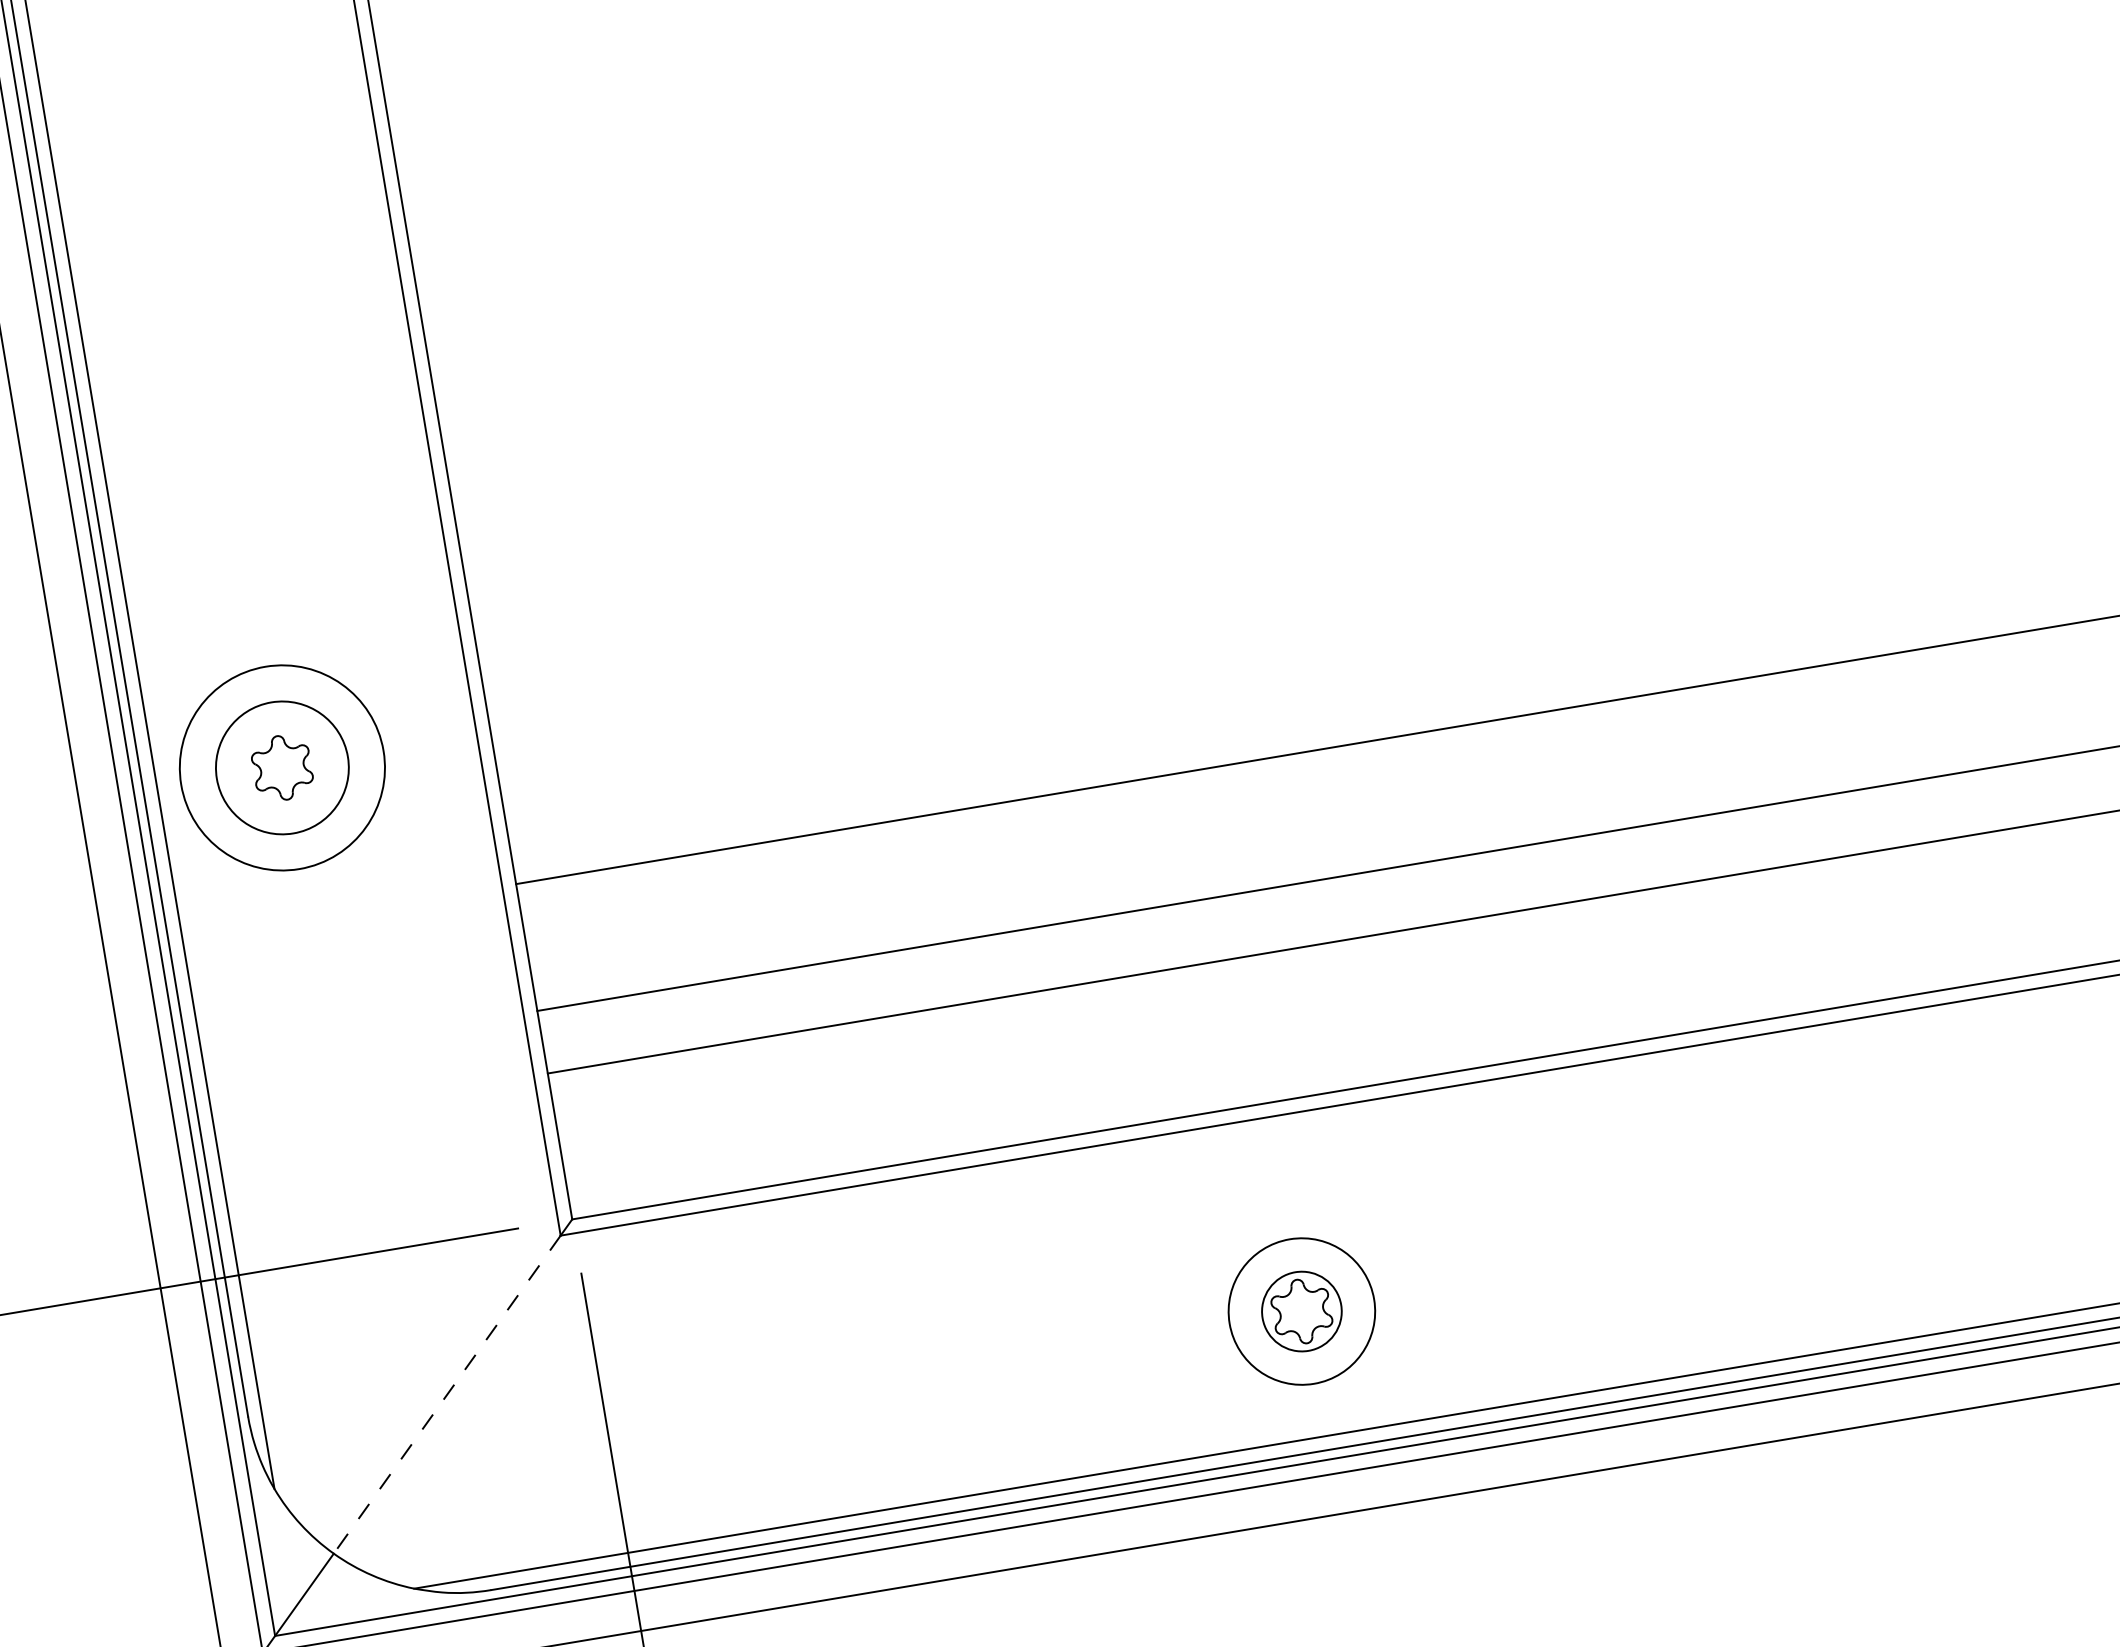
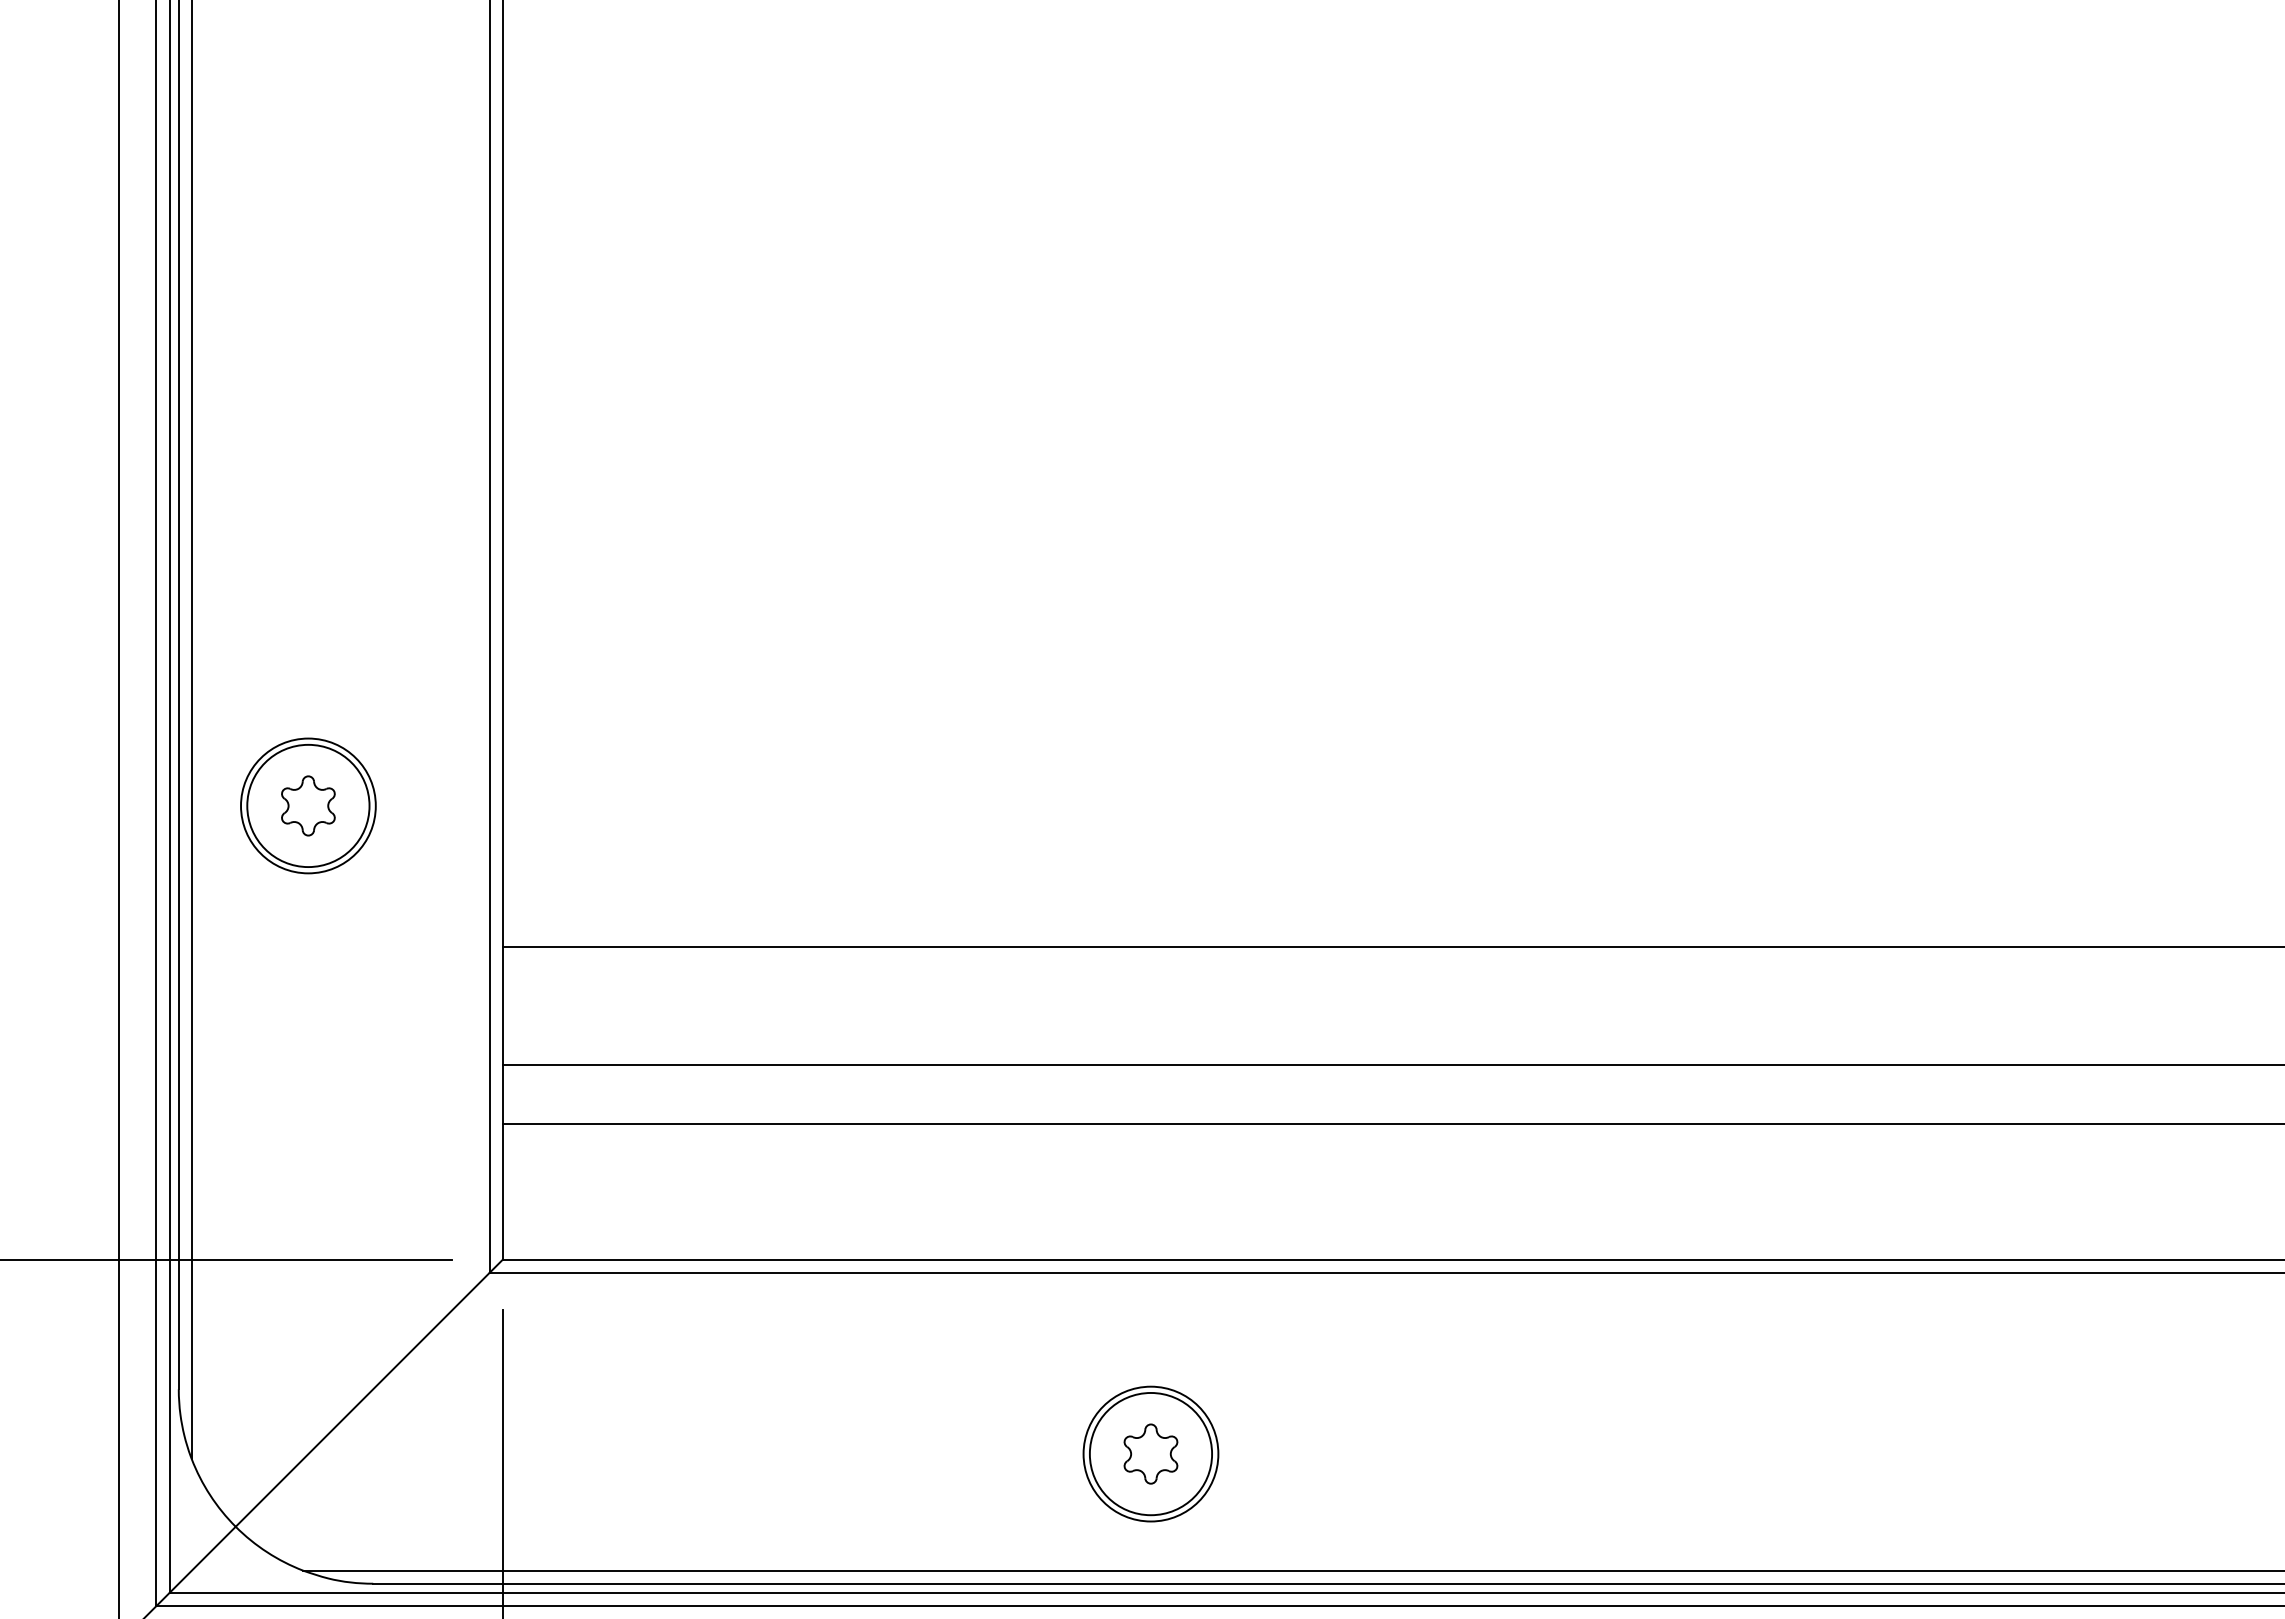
circle: (282, 767) -> (308, 805), size x0.71
circle: (1301, 1311) -> (1150, 1453), size x1.67
line: (446, 1394) -> (362, 1399), dashed -> solid

